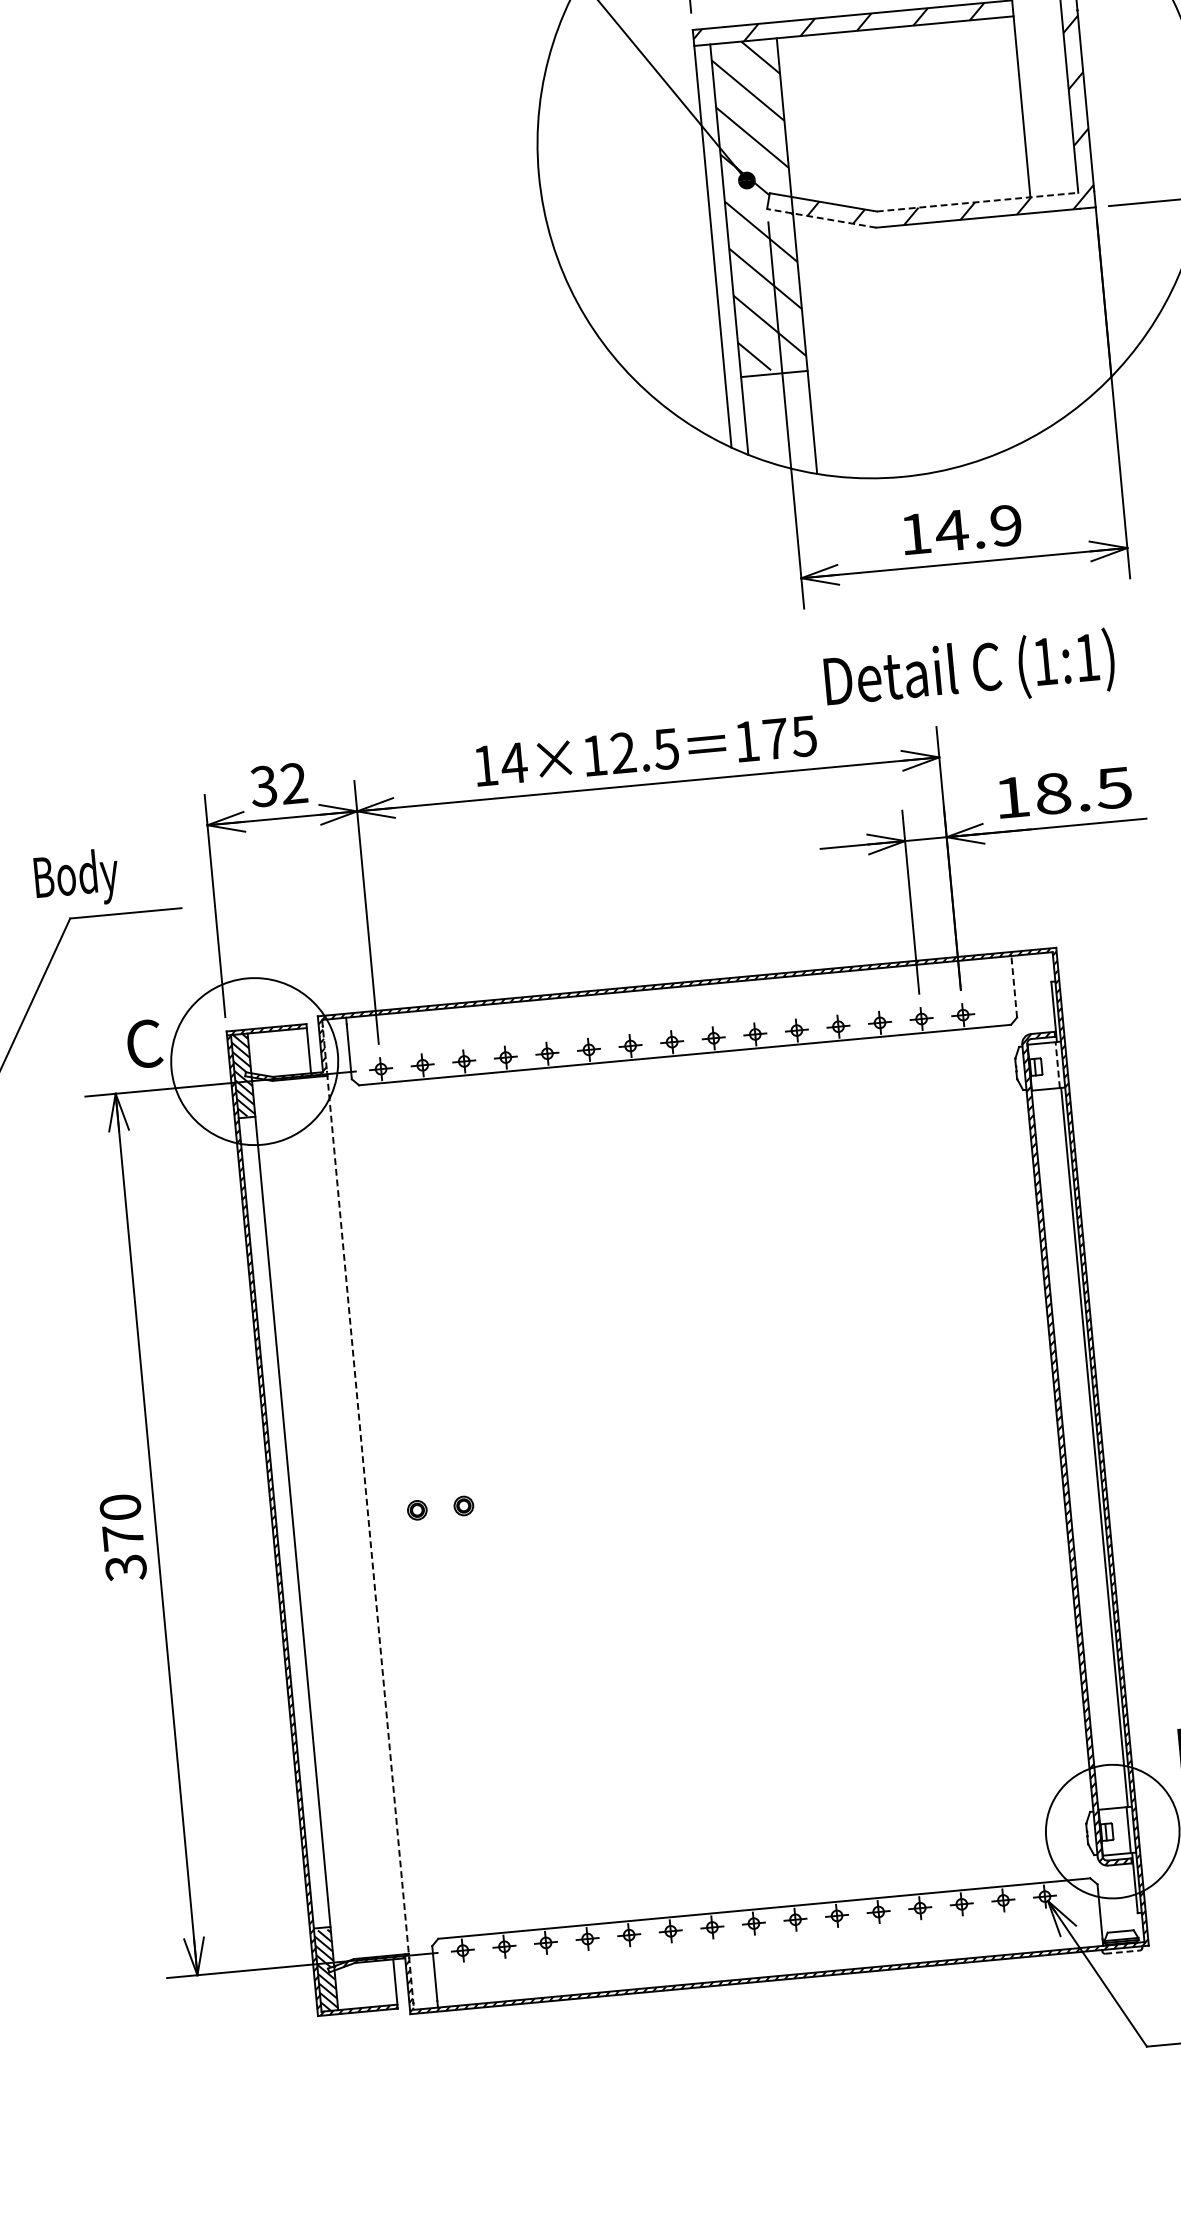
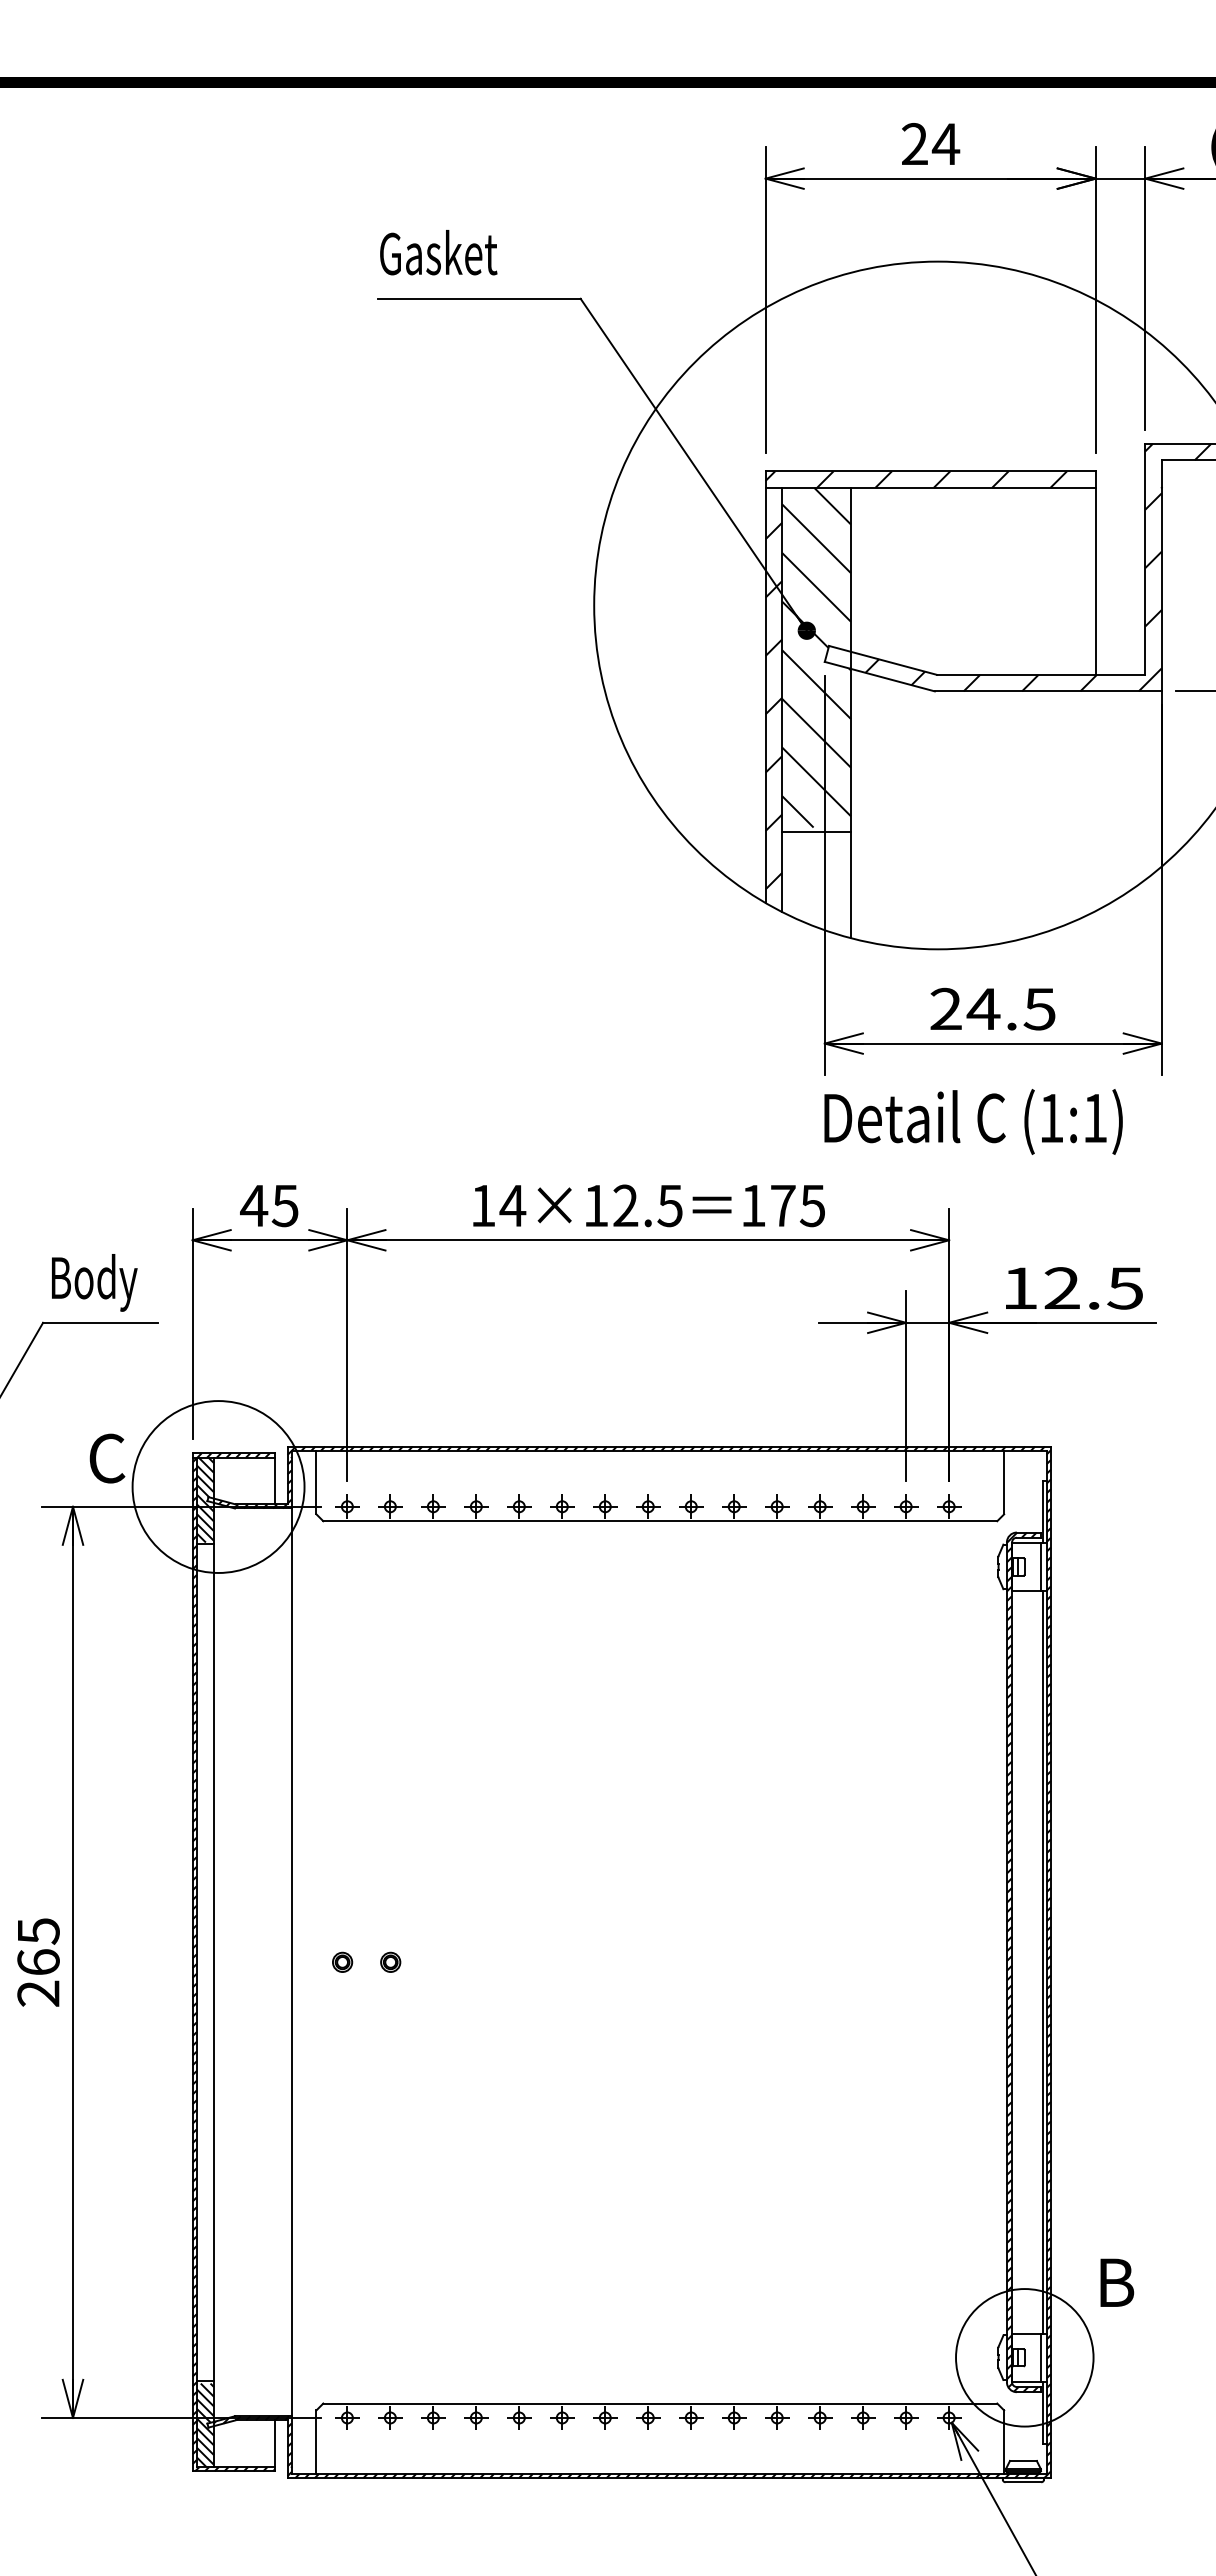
line: (977, 201) -> (1041, 674), dashed -> solid
line: (821, 218) -> (879, 676), dashed -> solid
hatch: (721, 255) -> (773, 705), added
text: (960, 529) -> (992, 1008), 14.9 -> 24.5
text: (969, 671) -> (973, 1121), moved
text: (278, 784) -> (269, 1205), 32 -> 45
text: (1053, 793) -> (1062, 1288), 18.5 -> 12.5
text: (76, 878) -> (94, 1282), moved
line: (1014, 986) -> (1004, 1482), dashed -> solid
line: (1057, 1064) -> (1041, 1566), dashed -> solid
line: (367, 1515) -> (291, 1962), dashed -> solid
text: (123, 1537) -> (38, 1962), 370 -> 265
line: (1122, 1952) -> (1023, 2482), dashed -> solid

